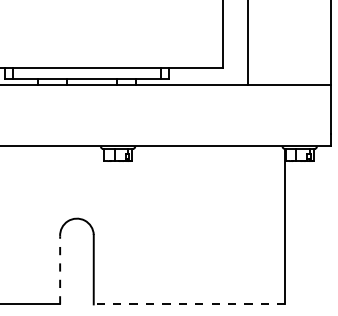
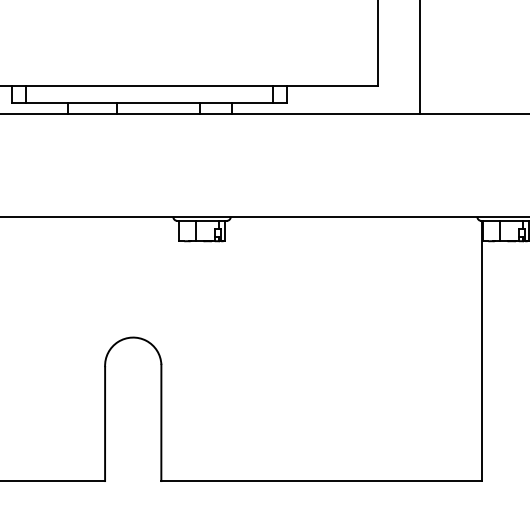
line: (60, 269) -> (105, 422), dashed -> solid
line: (189, 304) -> (321, 481), dashed -> solid

